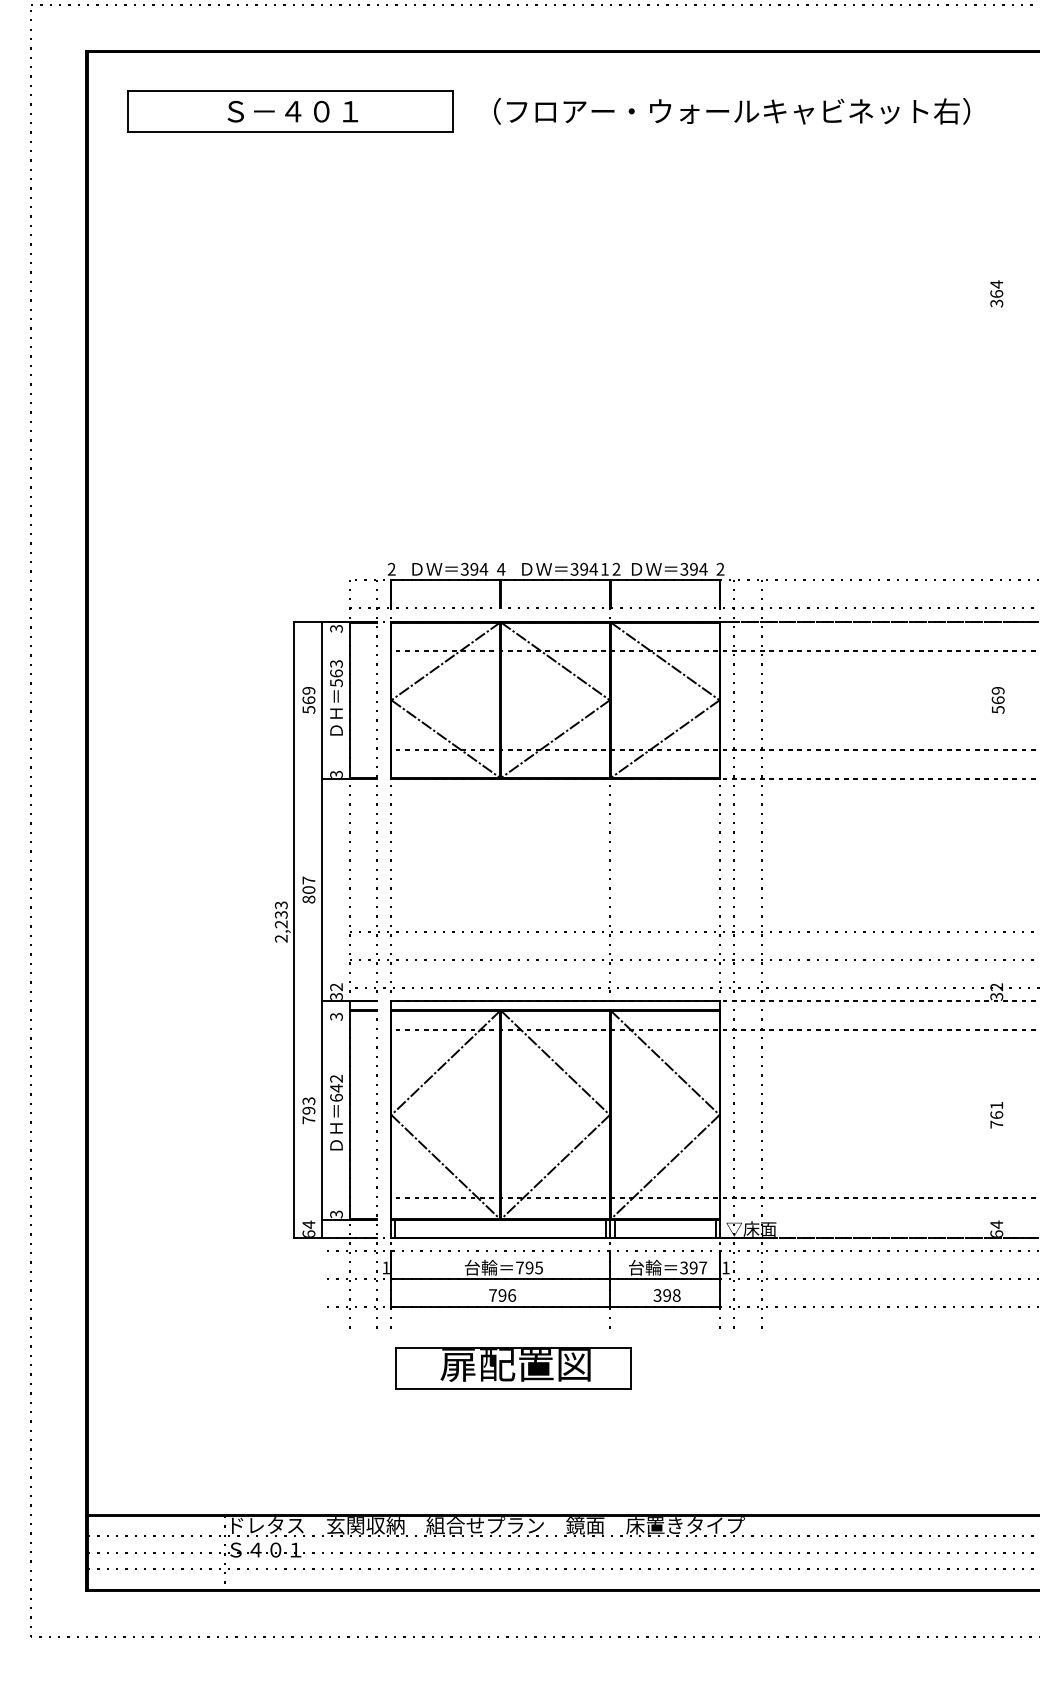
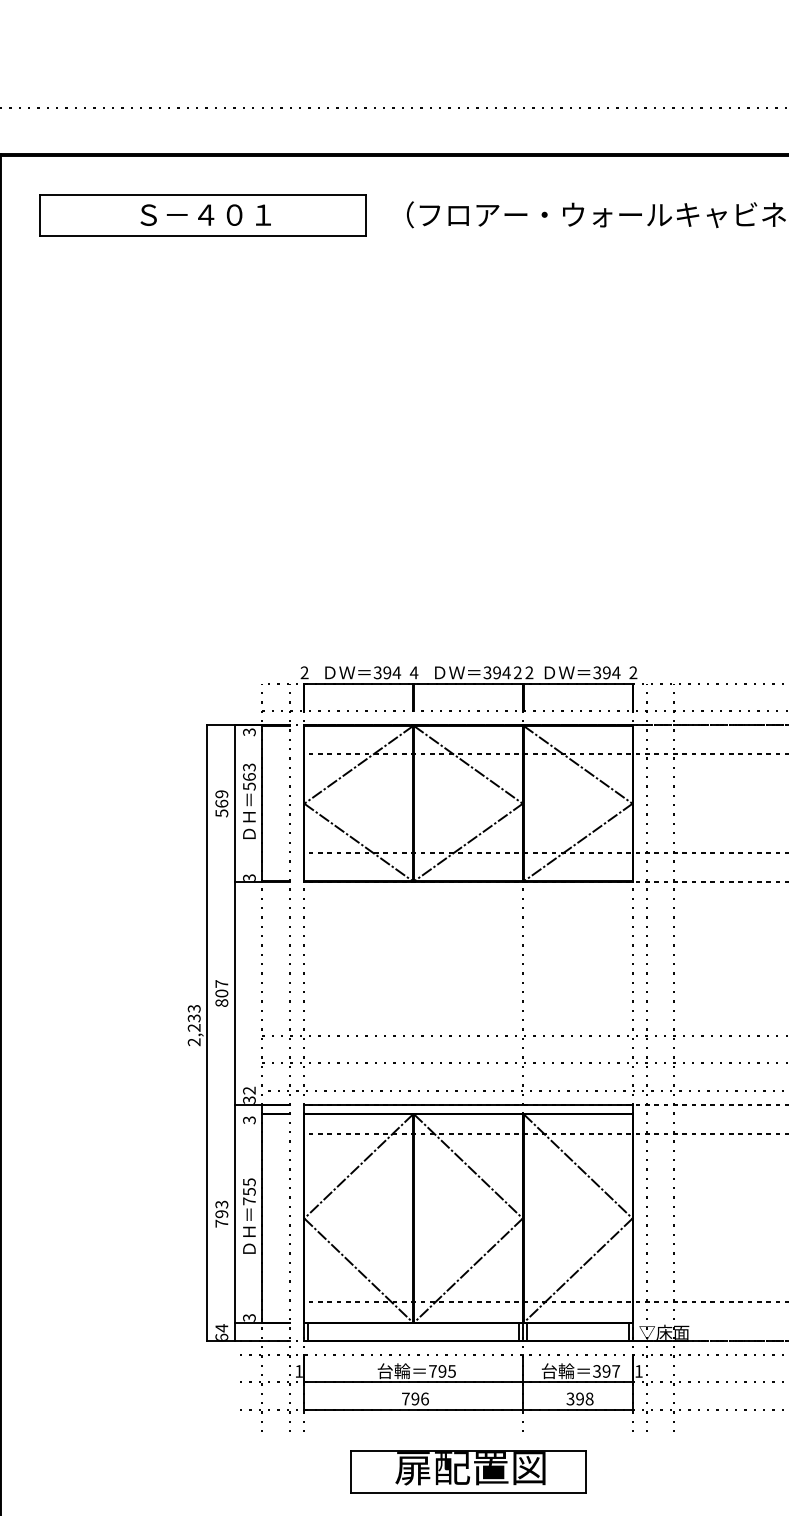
text: (604, 568) -> (517, 671), 1 -> 2
text: (336, 1087) -> (249, 1190), 642 -> 755
part: (513, 1368) -> (468, 1471), moved

